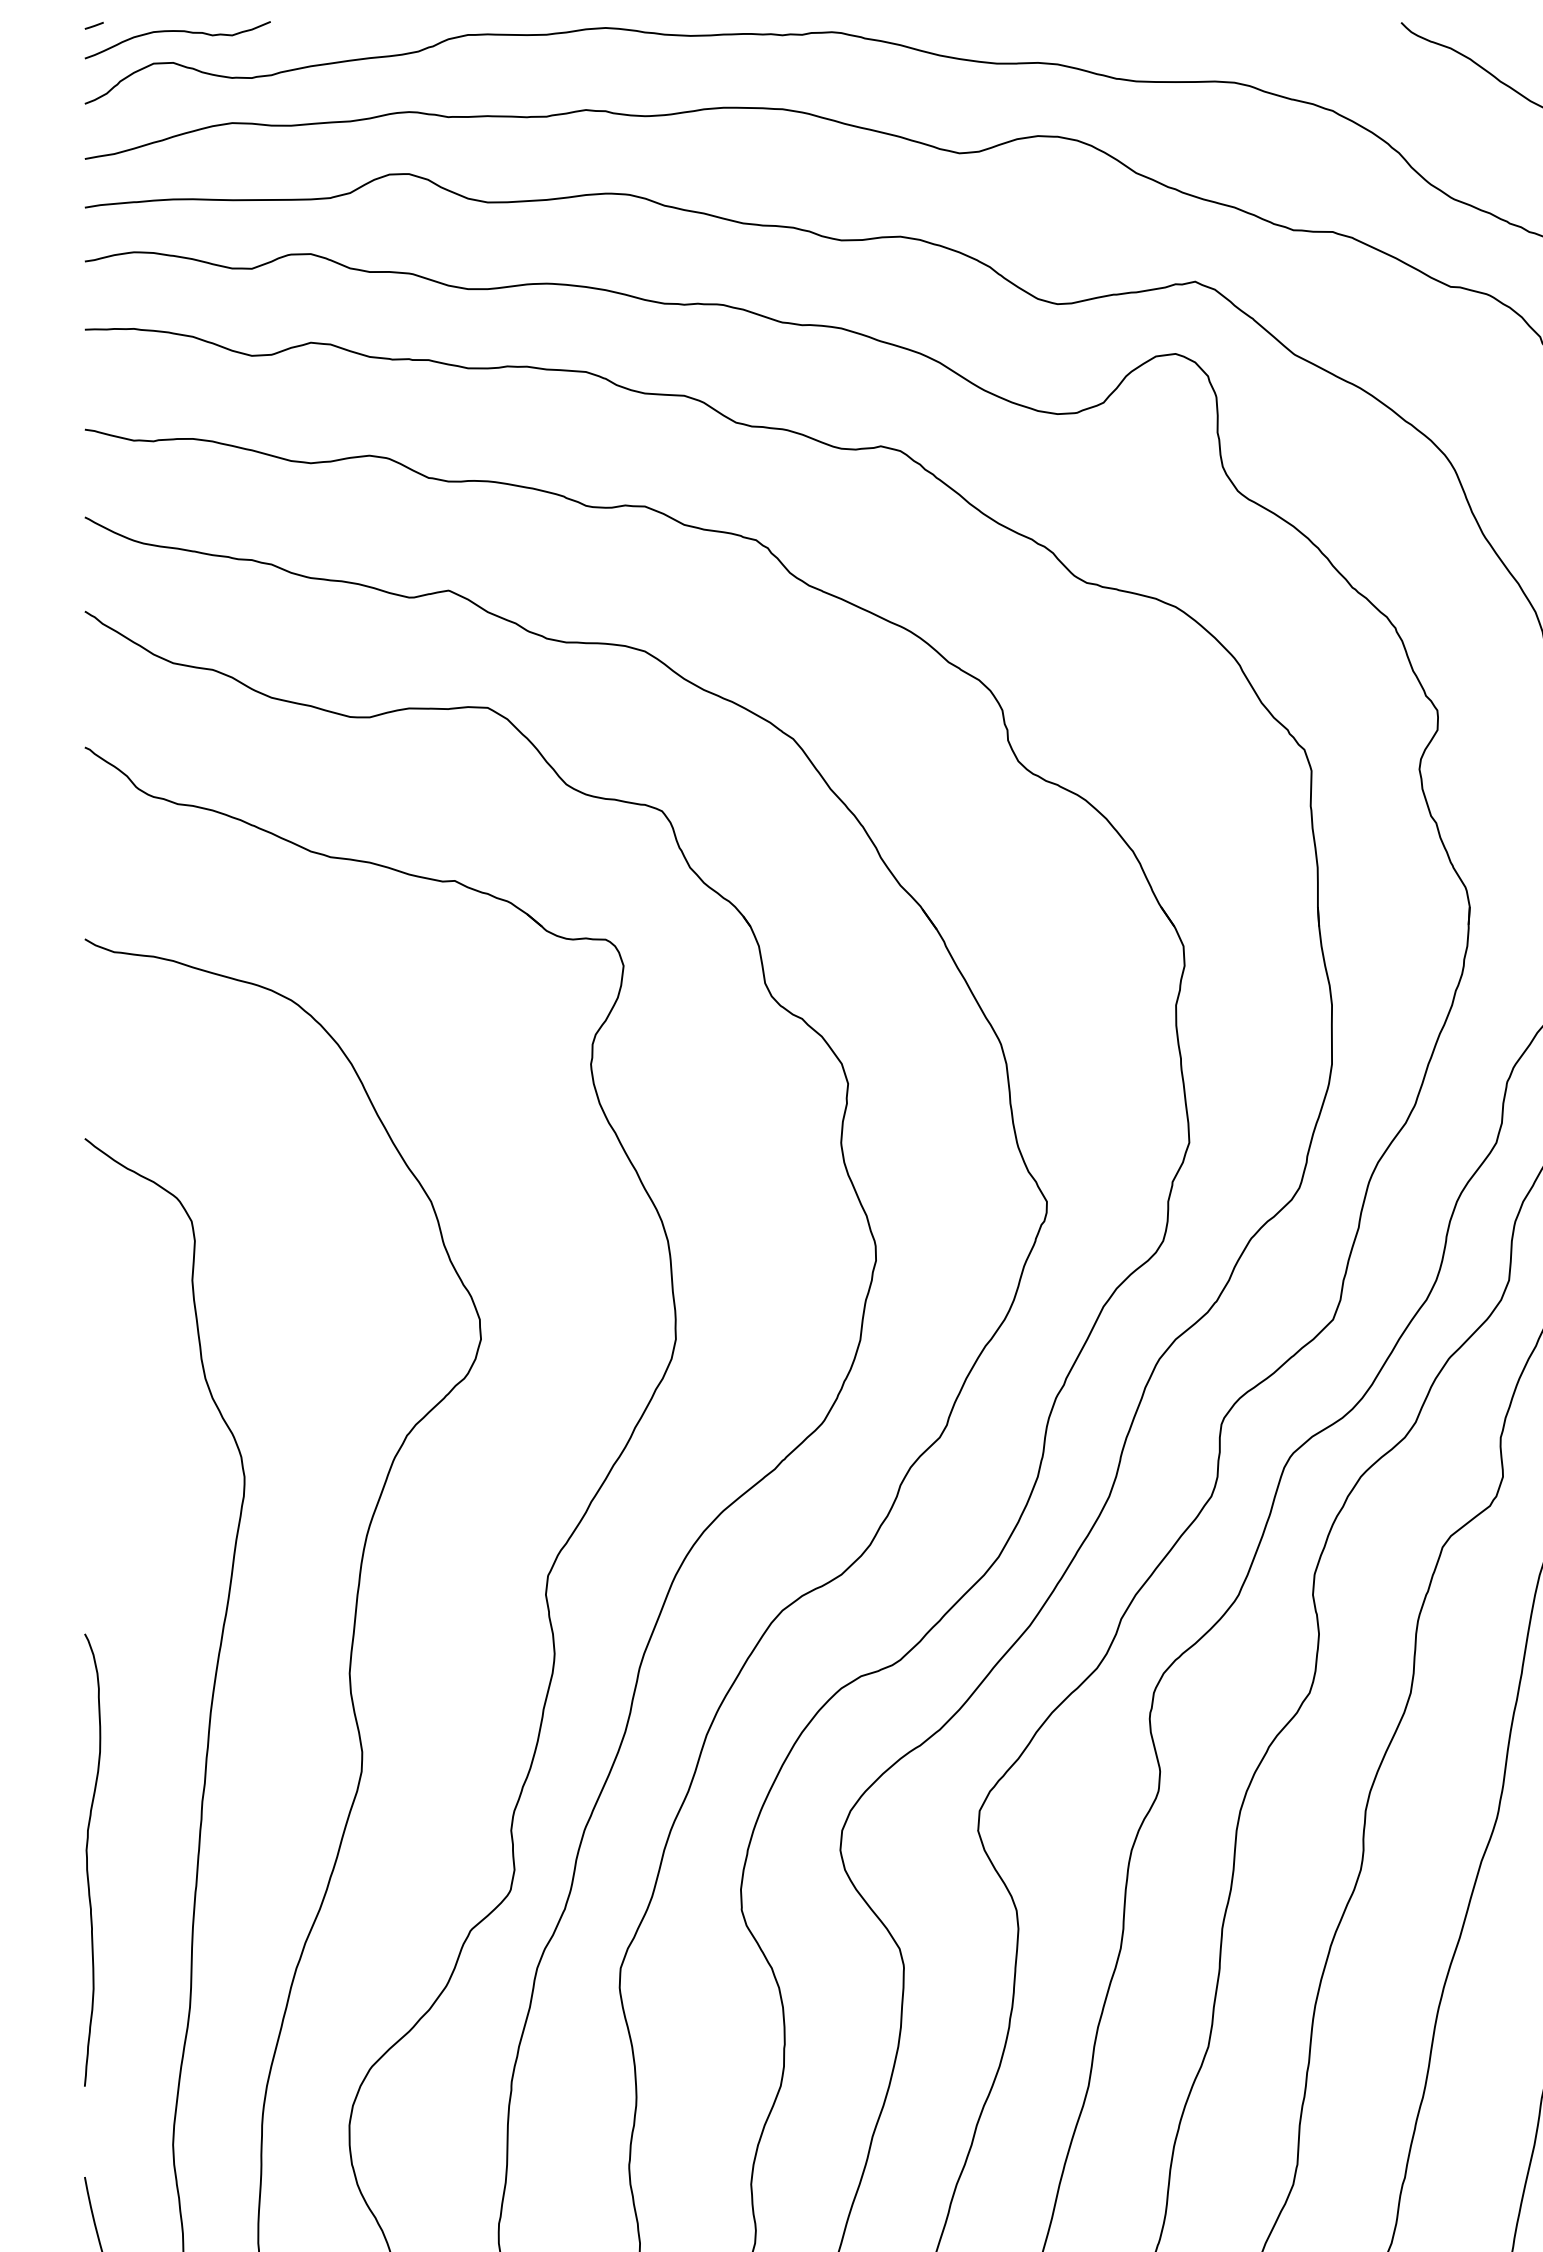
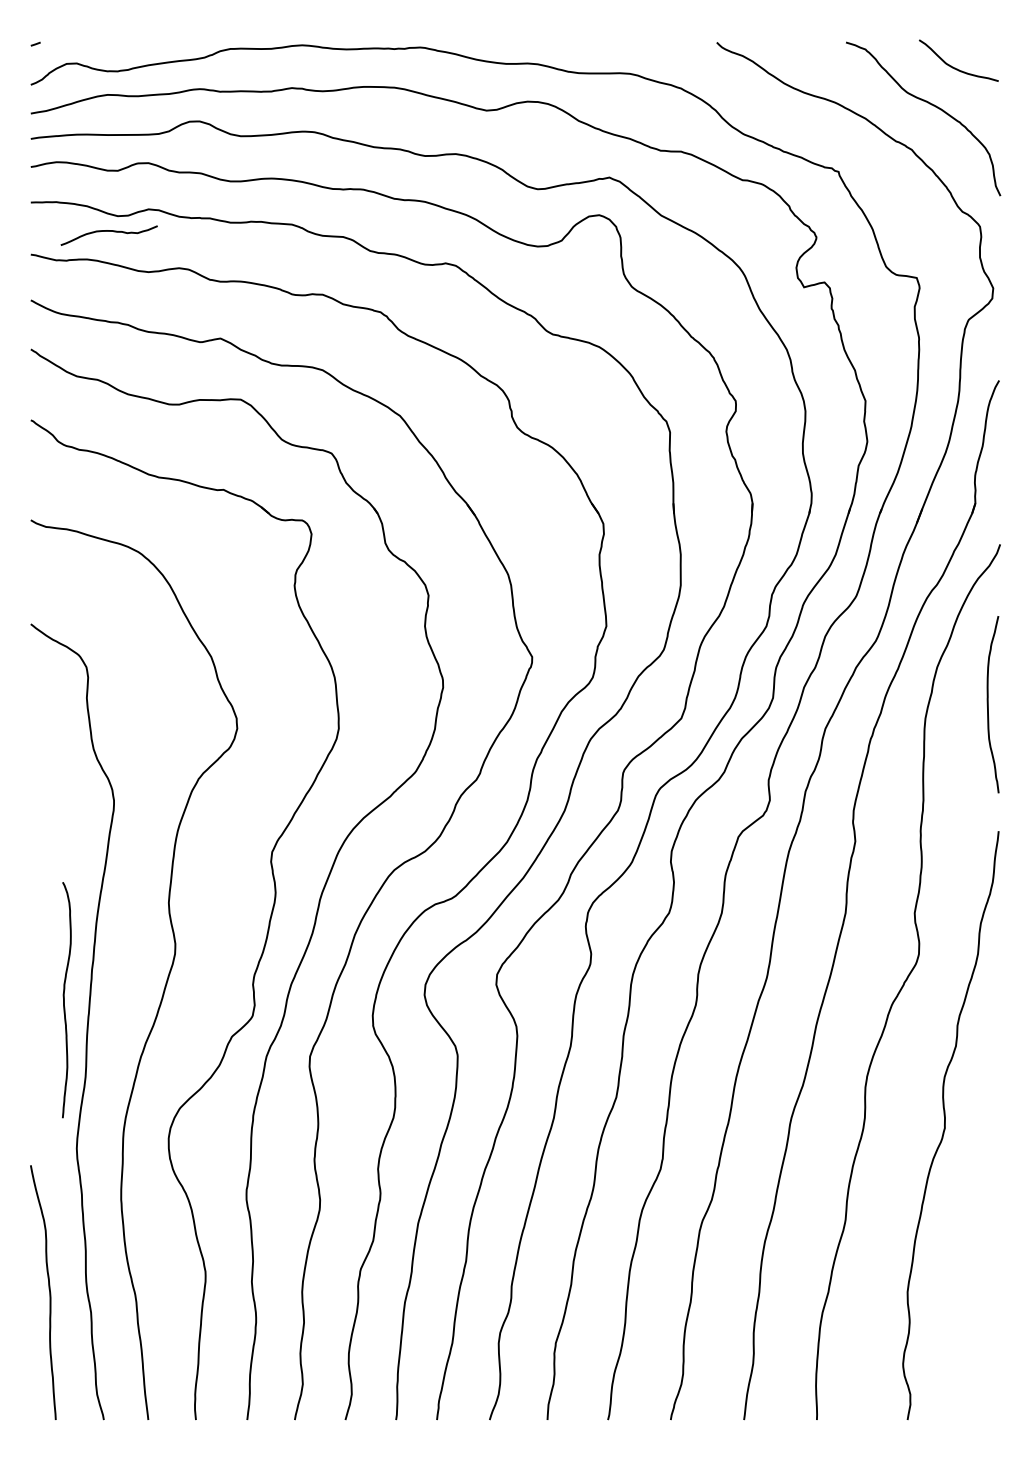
curve: (176, 32) -> (108, 231), moved
curve: (88, 1860) -> (64, 1000), moved

